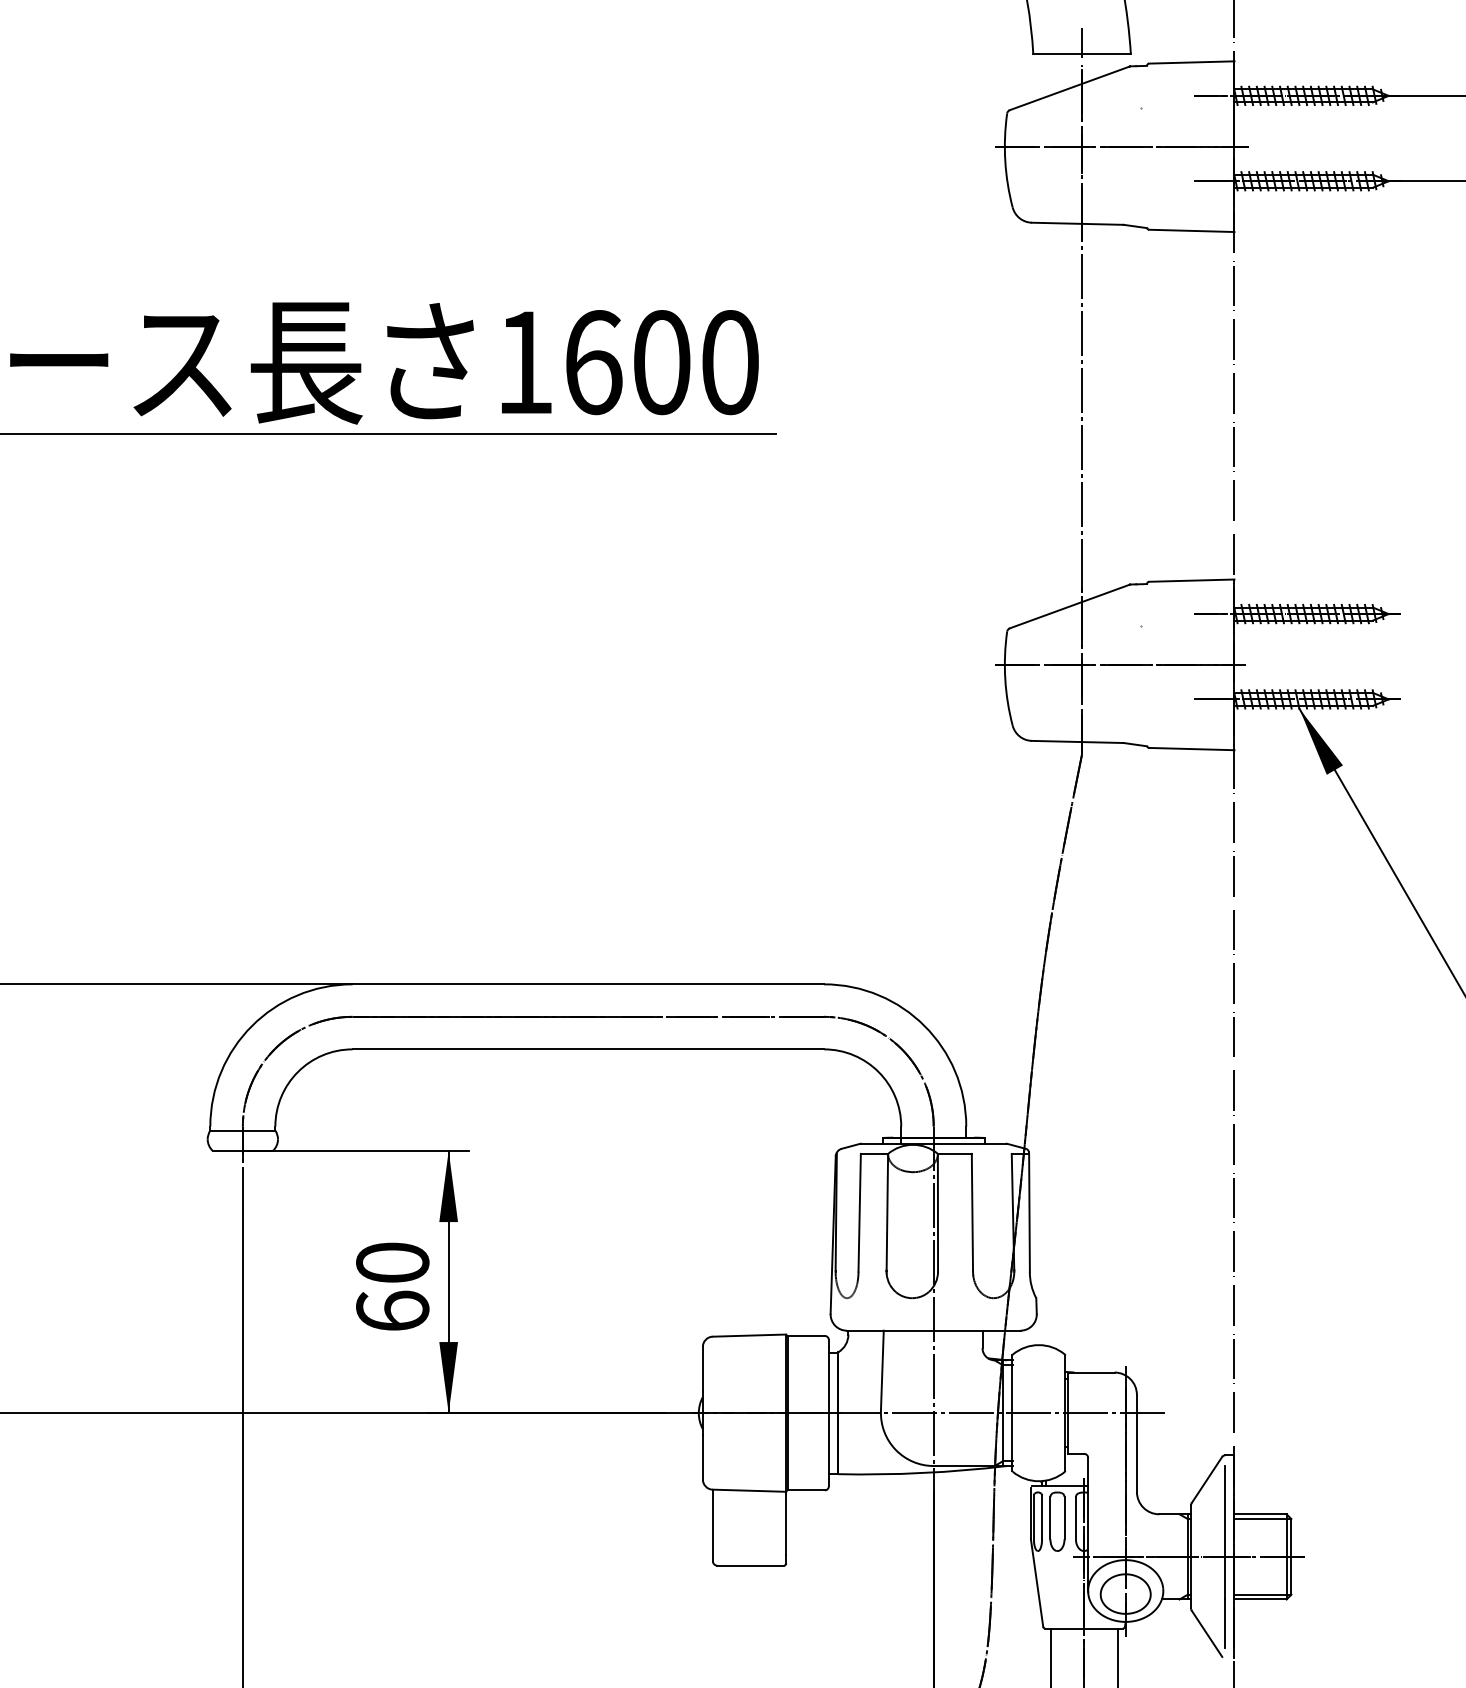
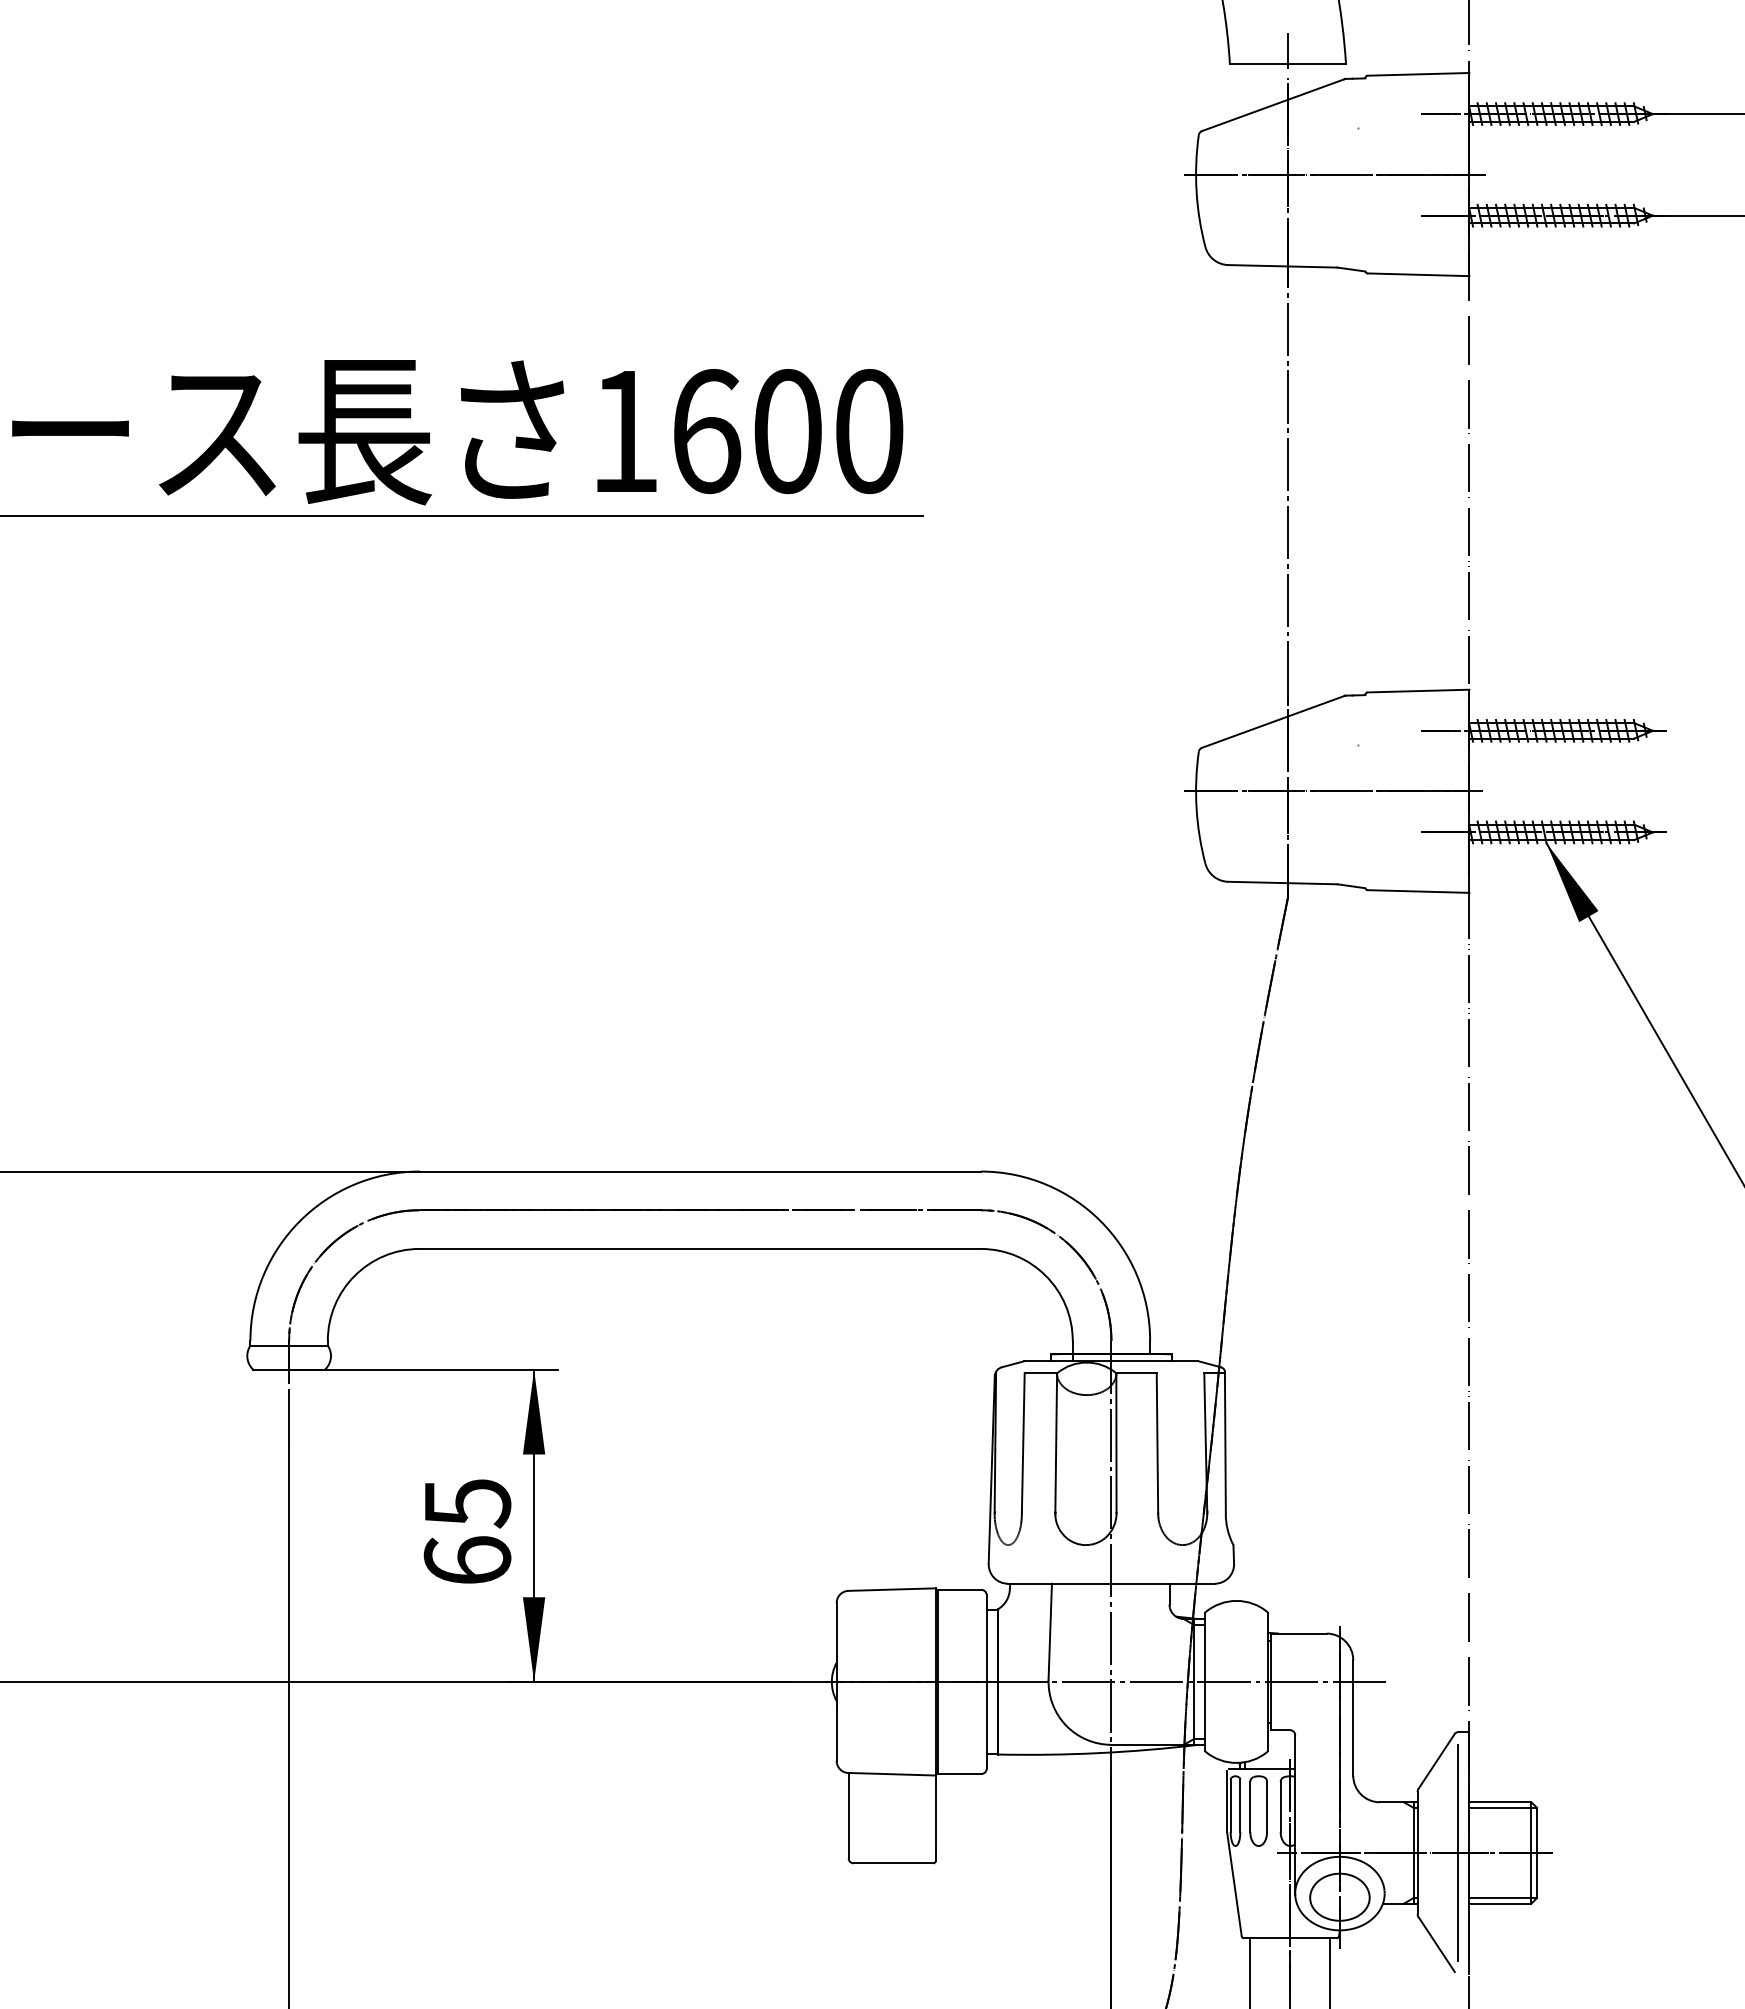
text: (392, 1263) -> (467, 1503), 60 -> 65

